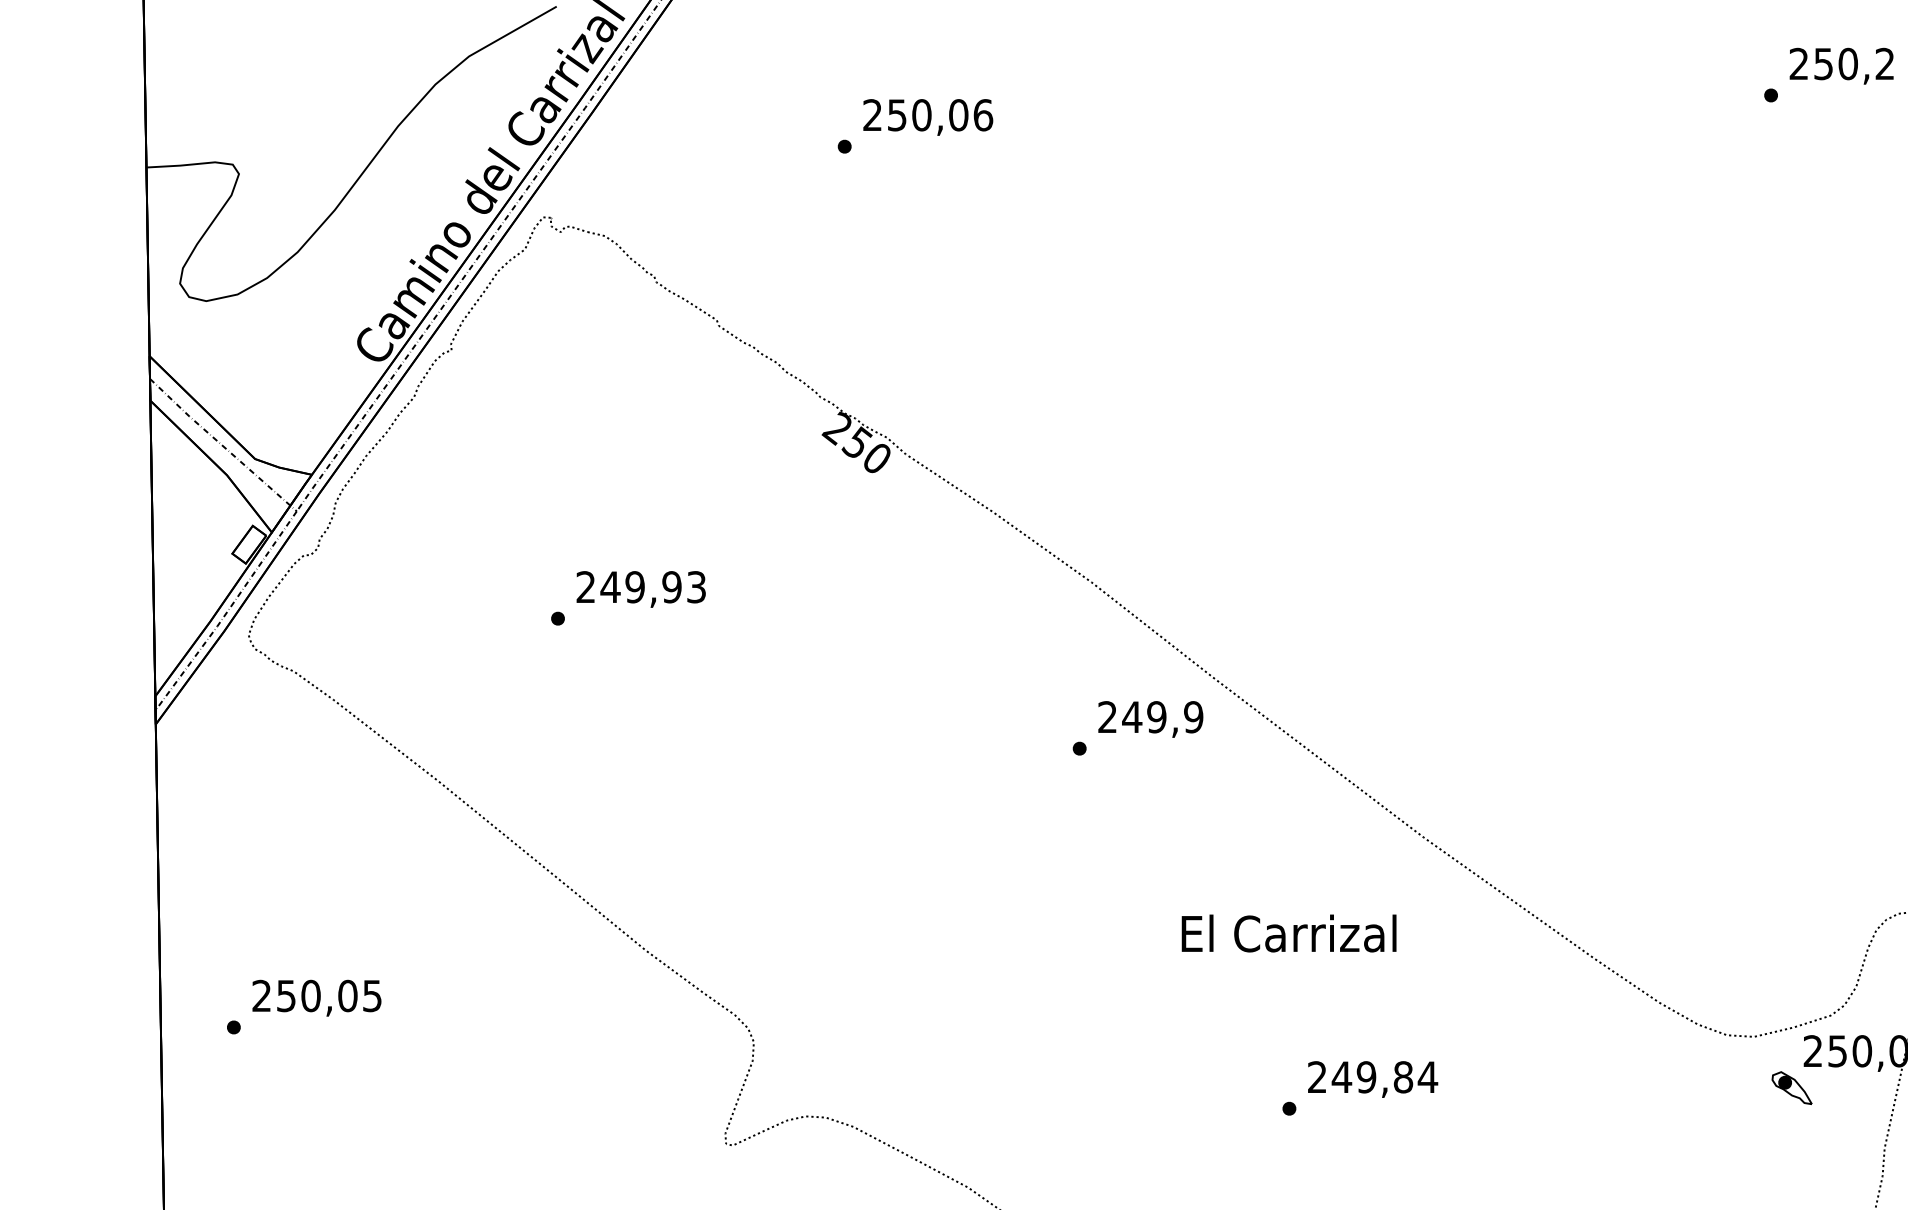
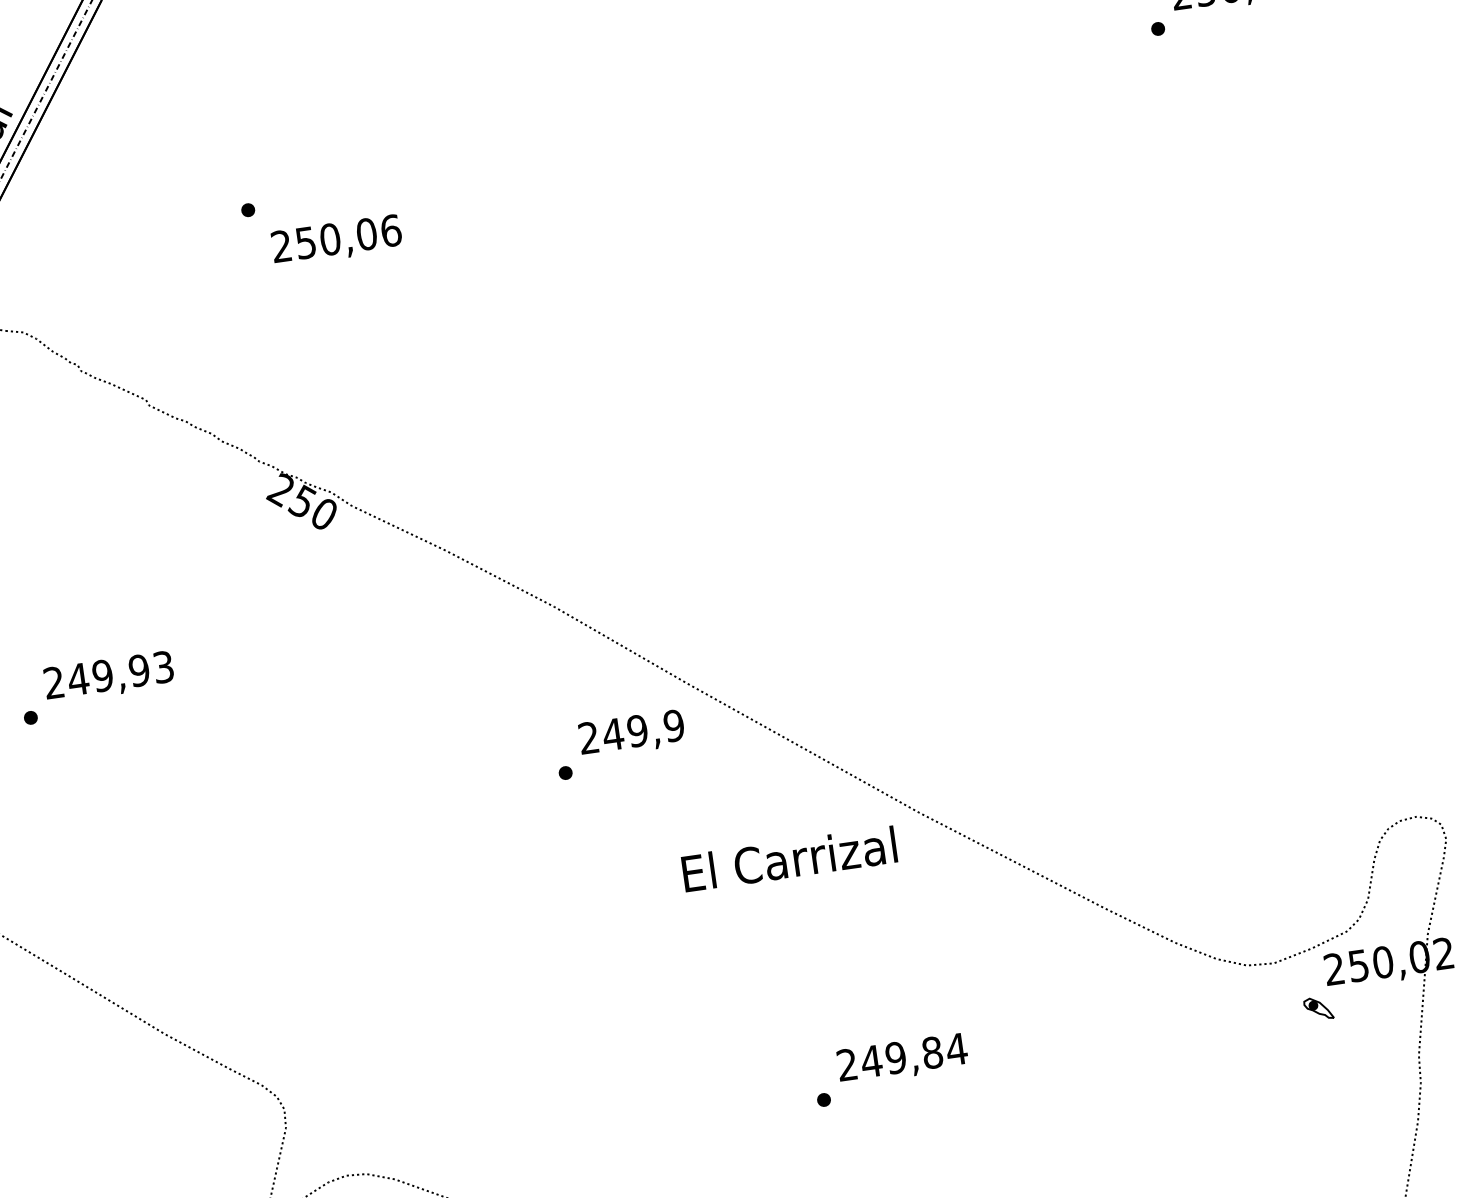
text: (928, 117) -> (337, 240), moved
text: (1288, 933) -> (788, 859), moved
part: (1791, 1087) -> (1318, 1008), size x0.7

